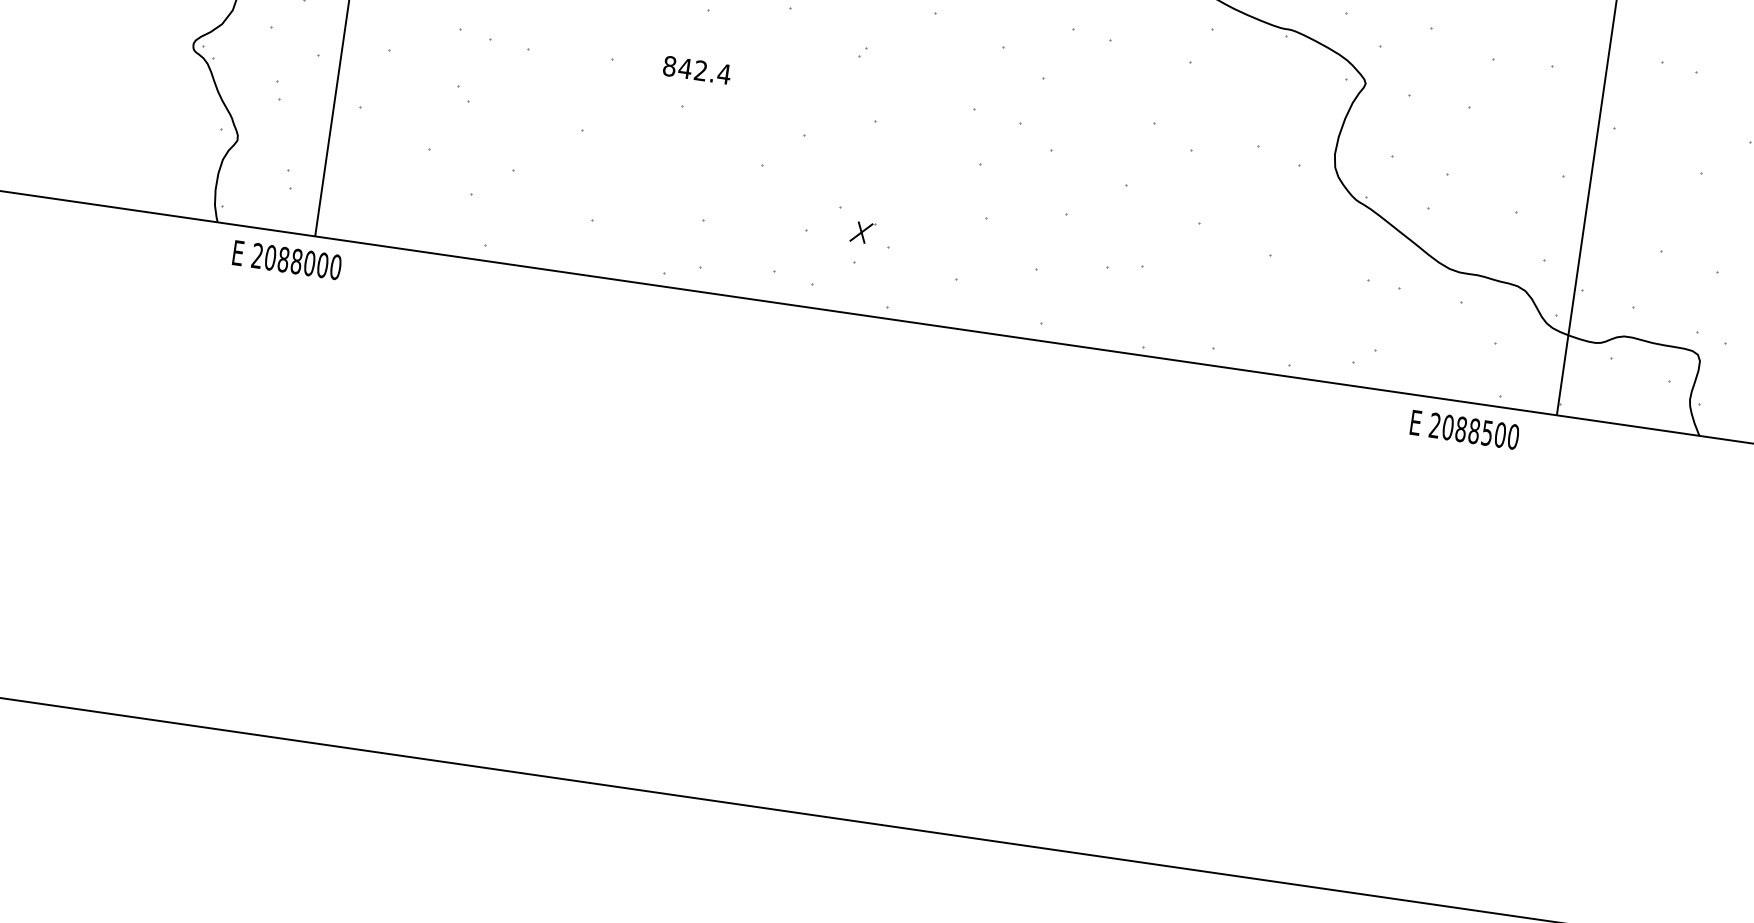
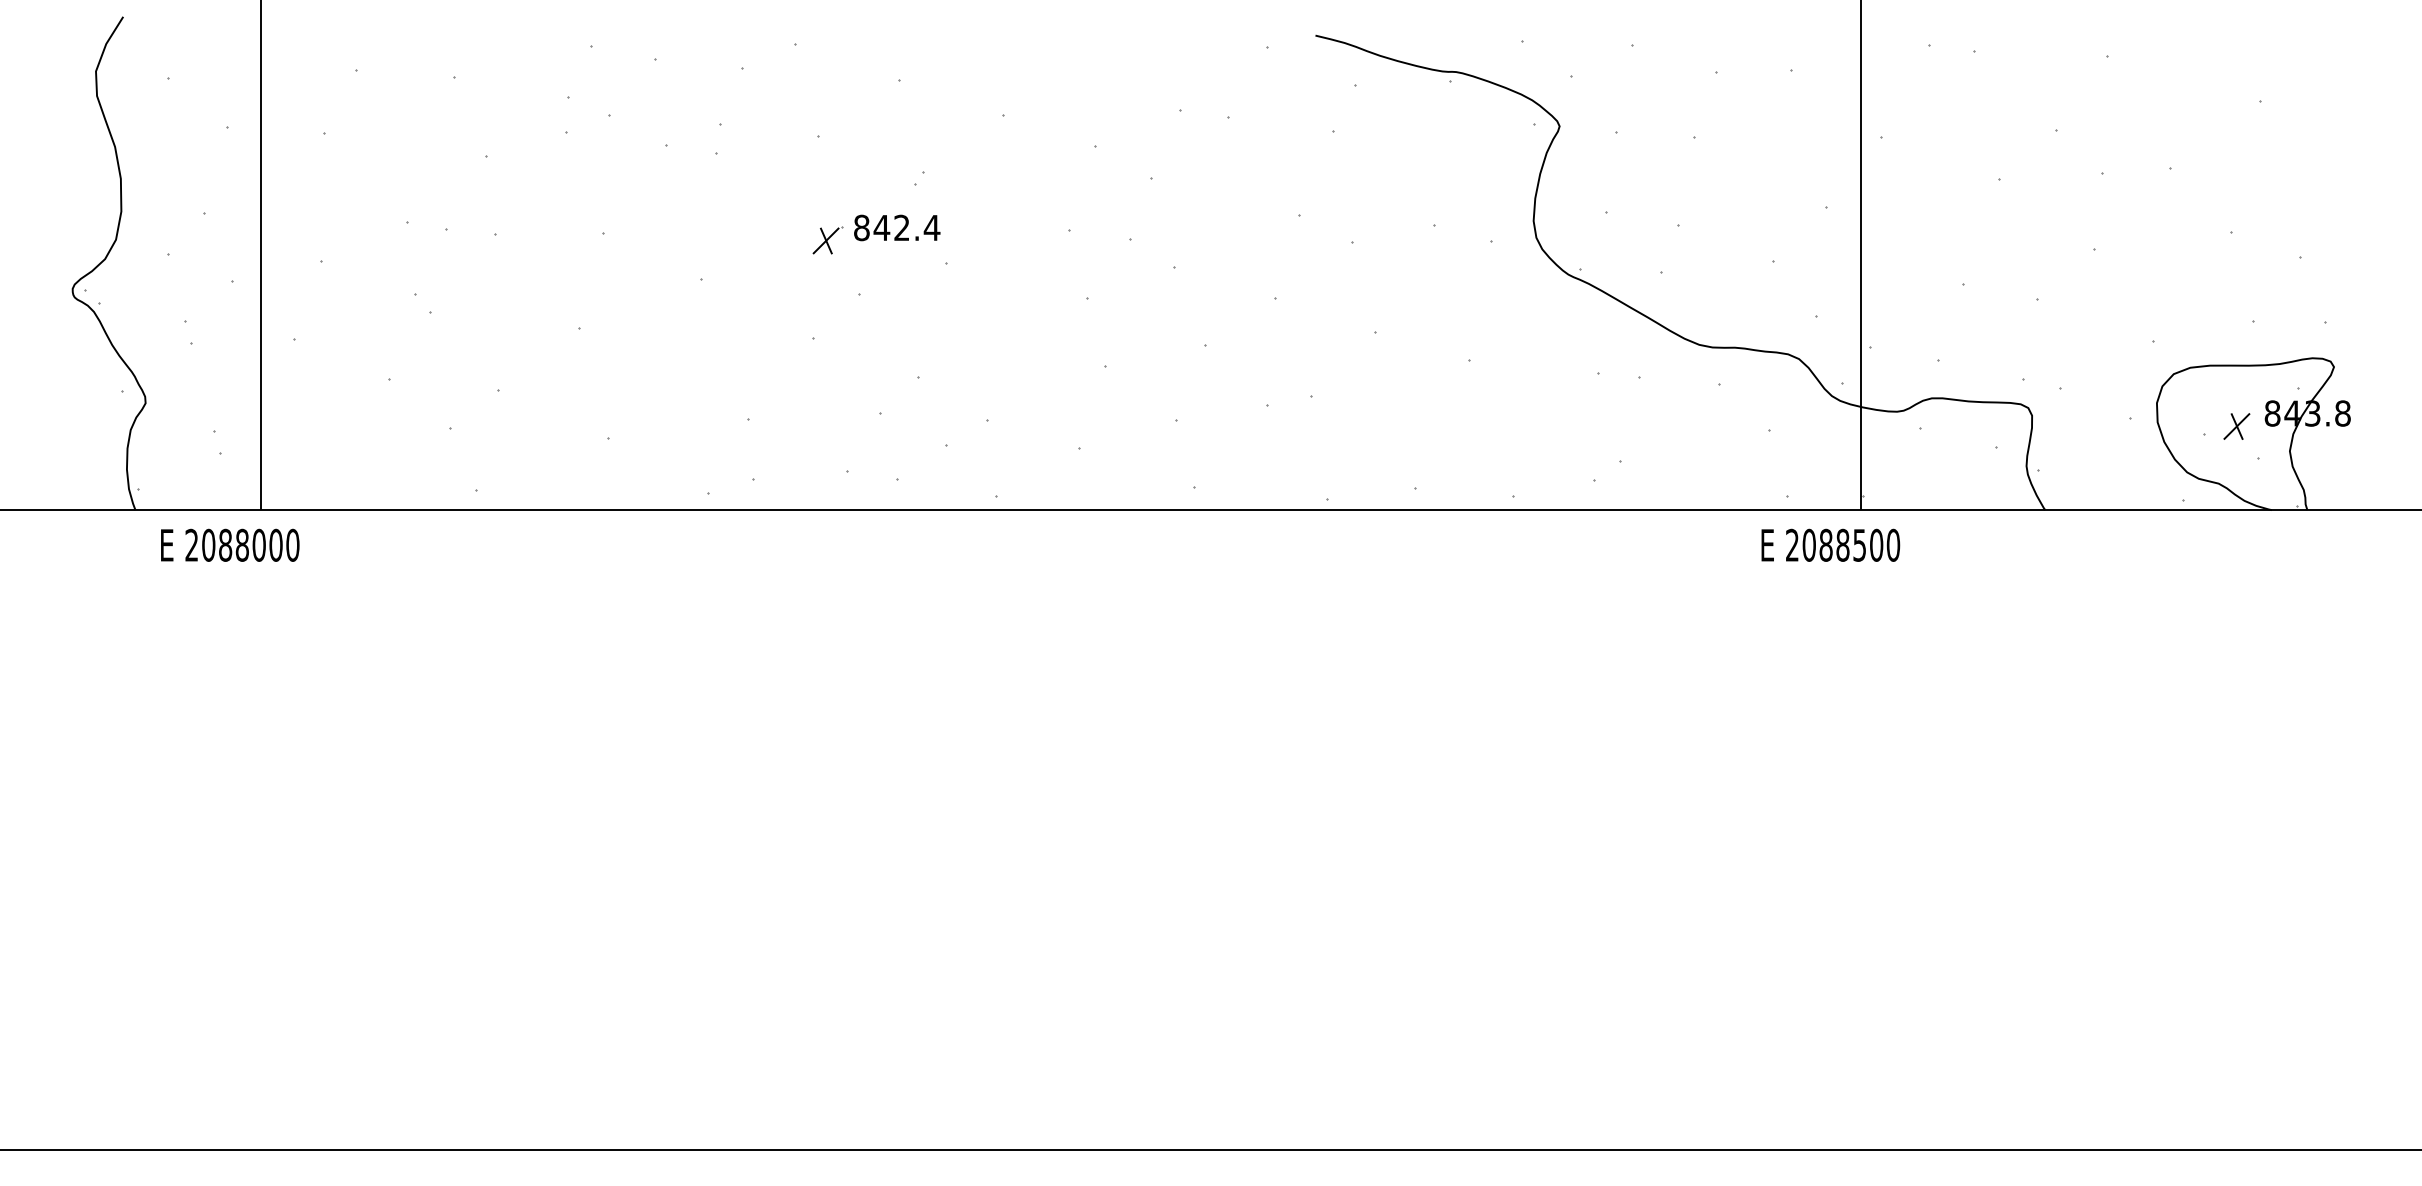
text: (697, 69) -> (897, 227), moved
part: (862, 232) -> (827, 240), moved
text: (1464, 429) -> (1830, 544), moved

